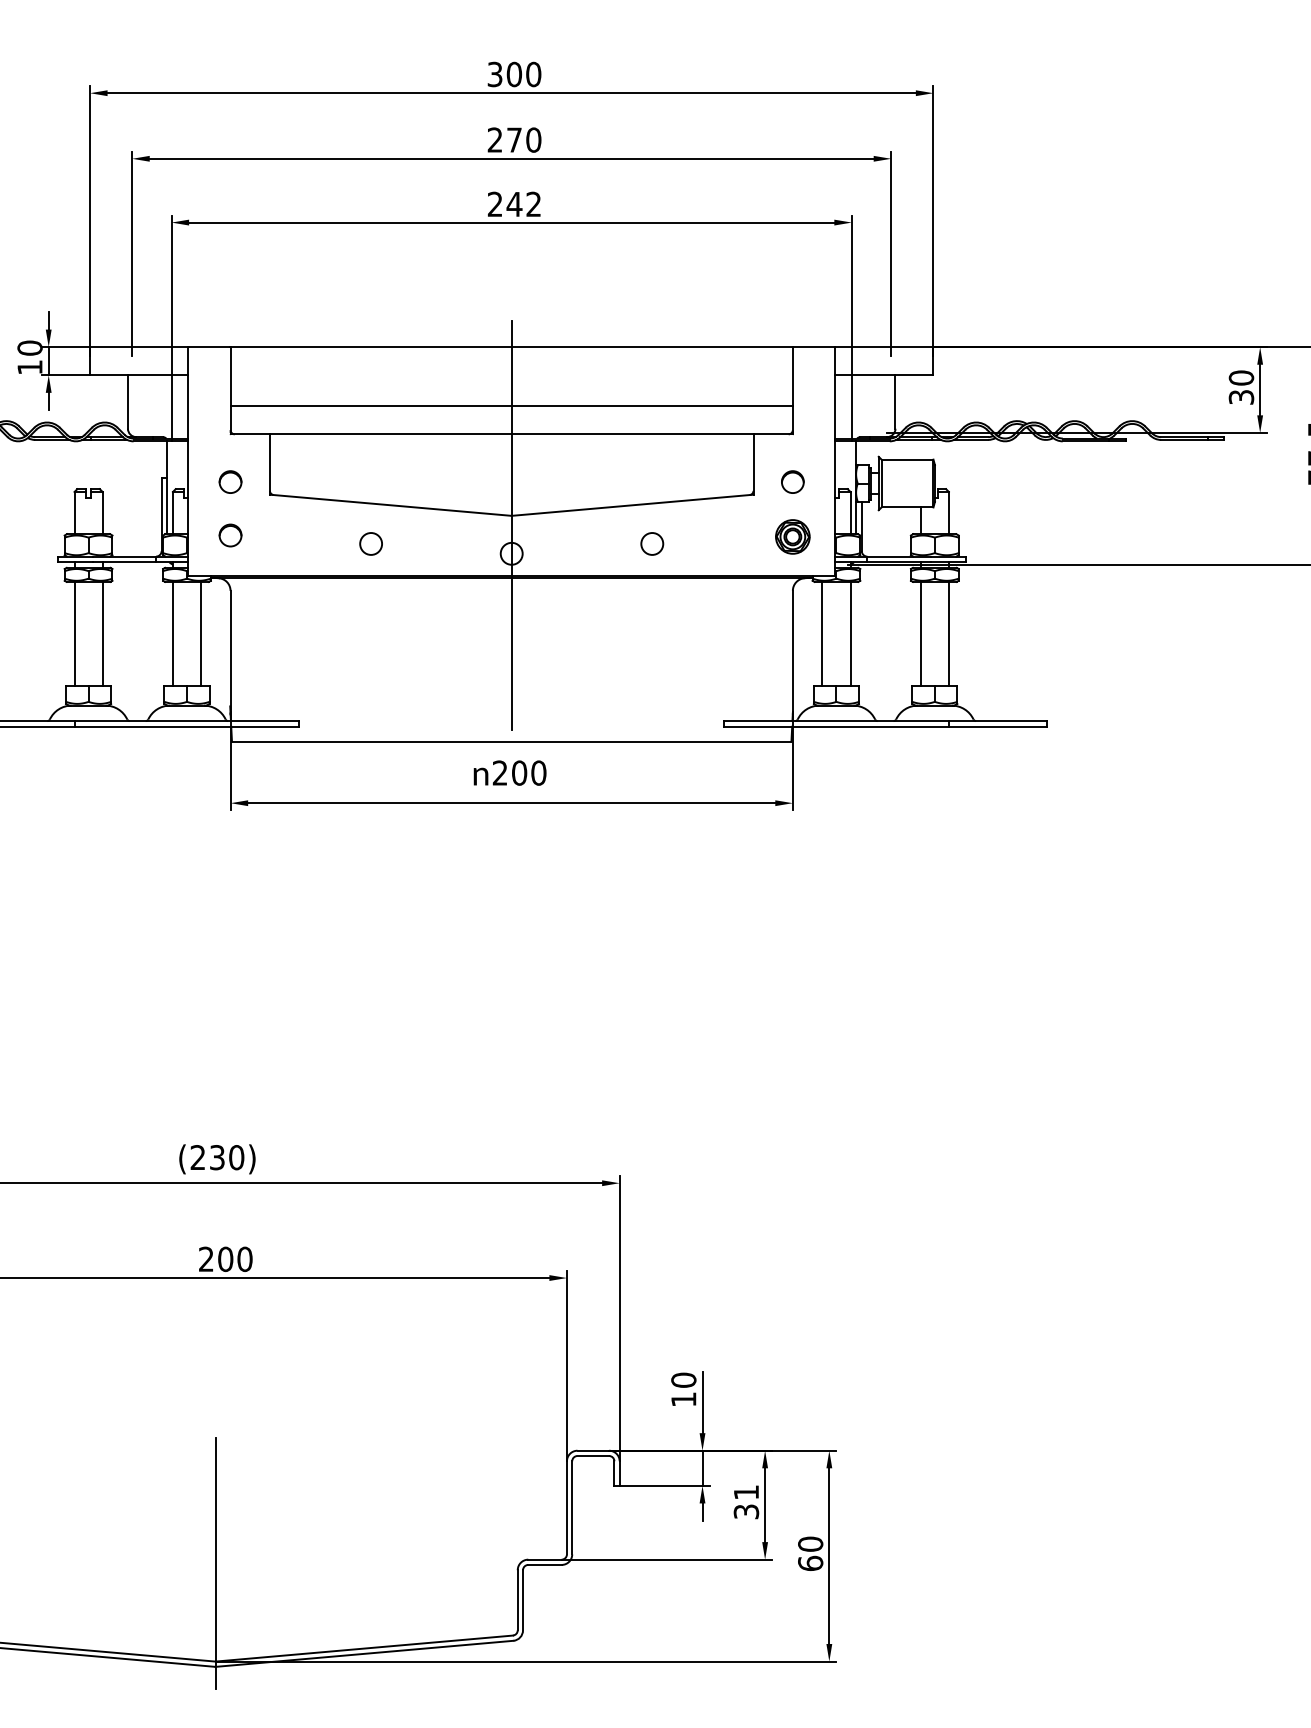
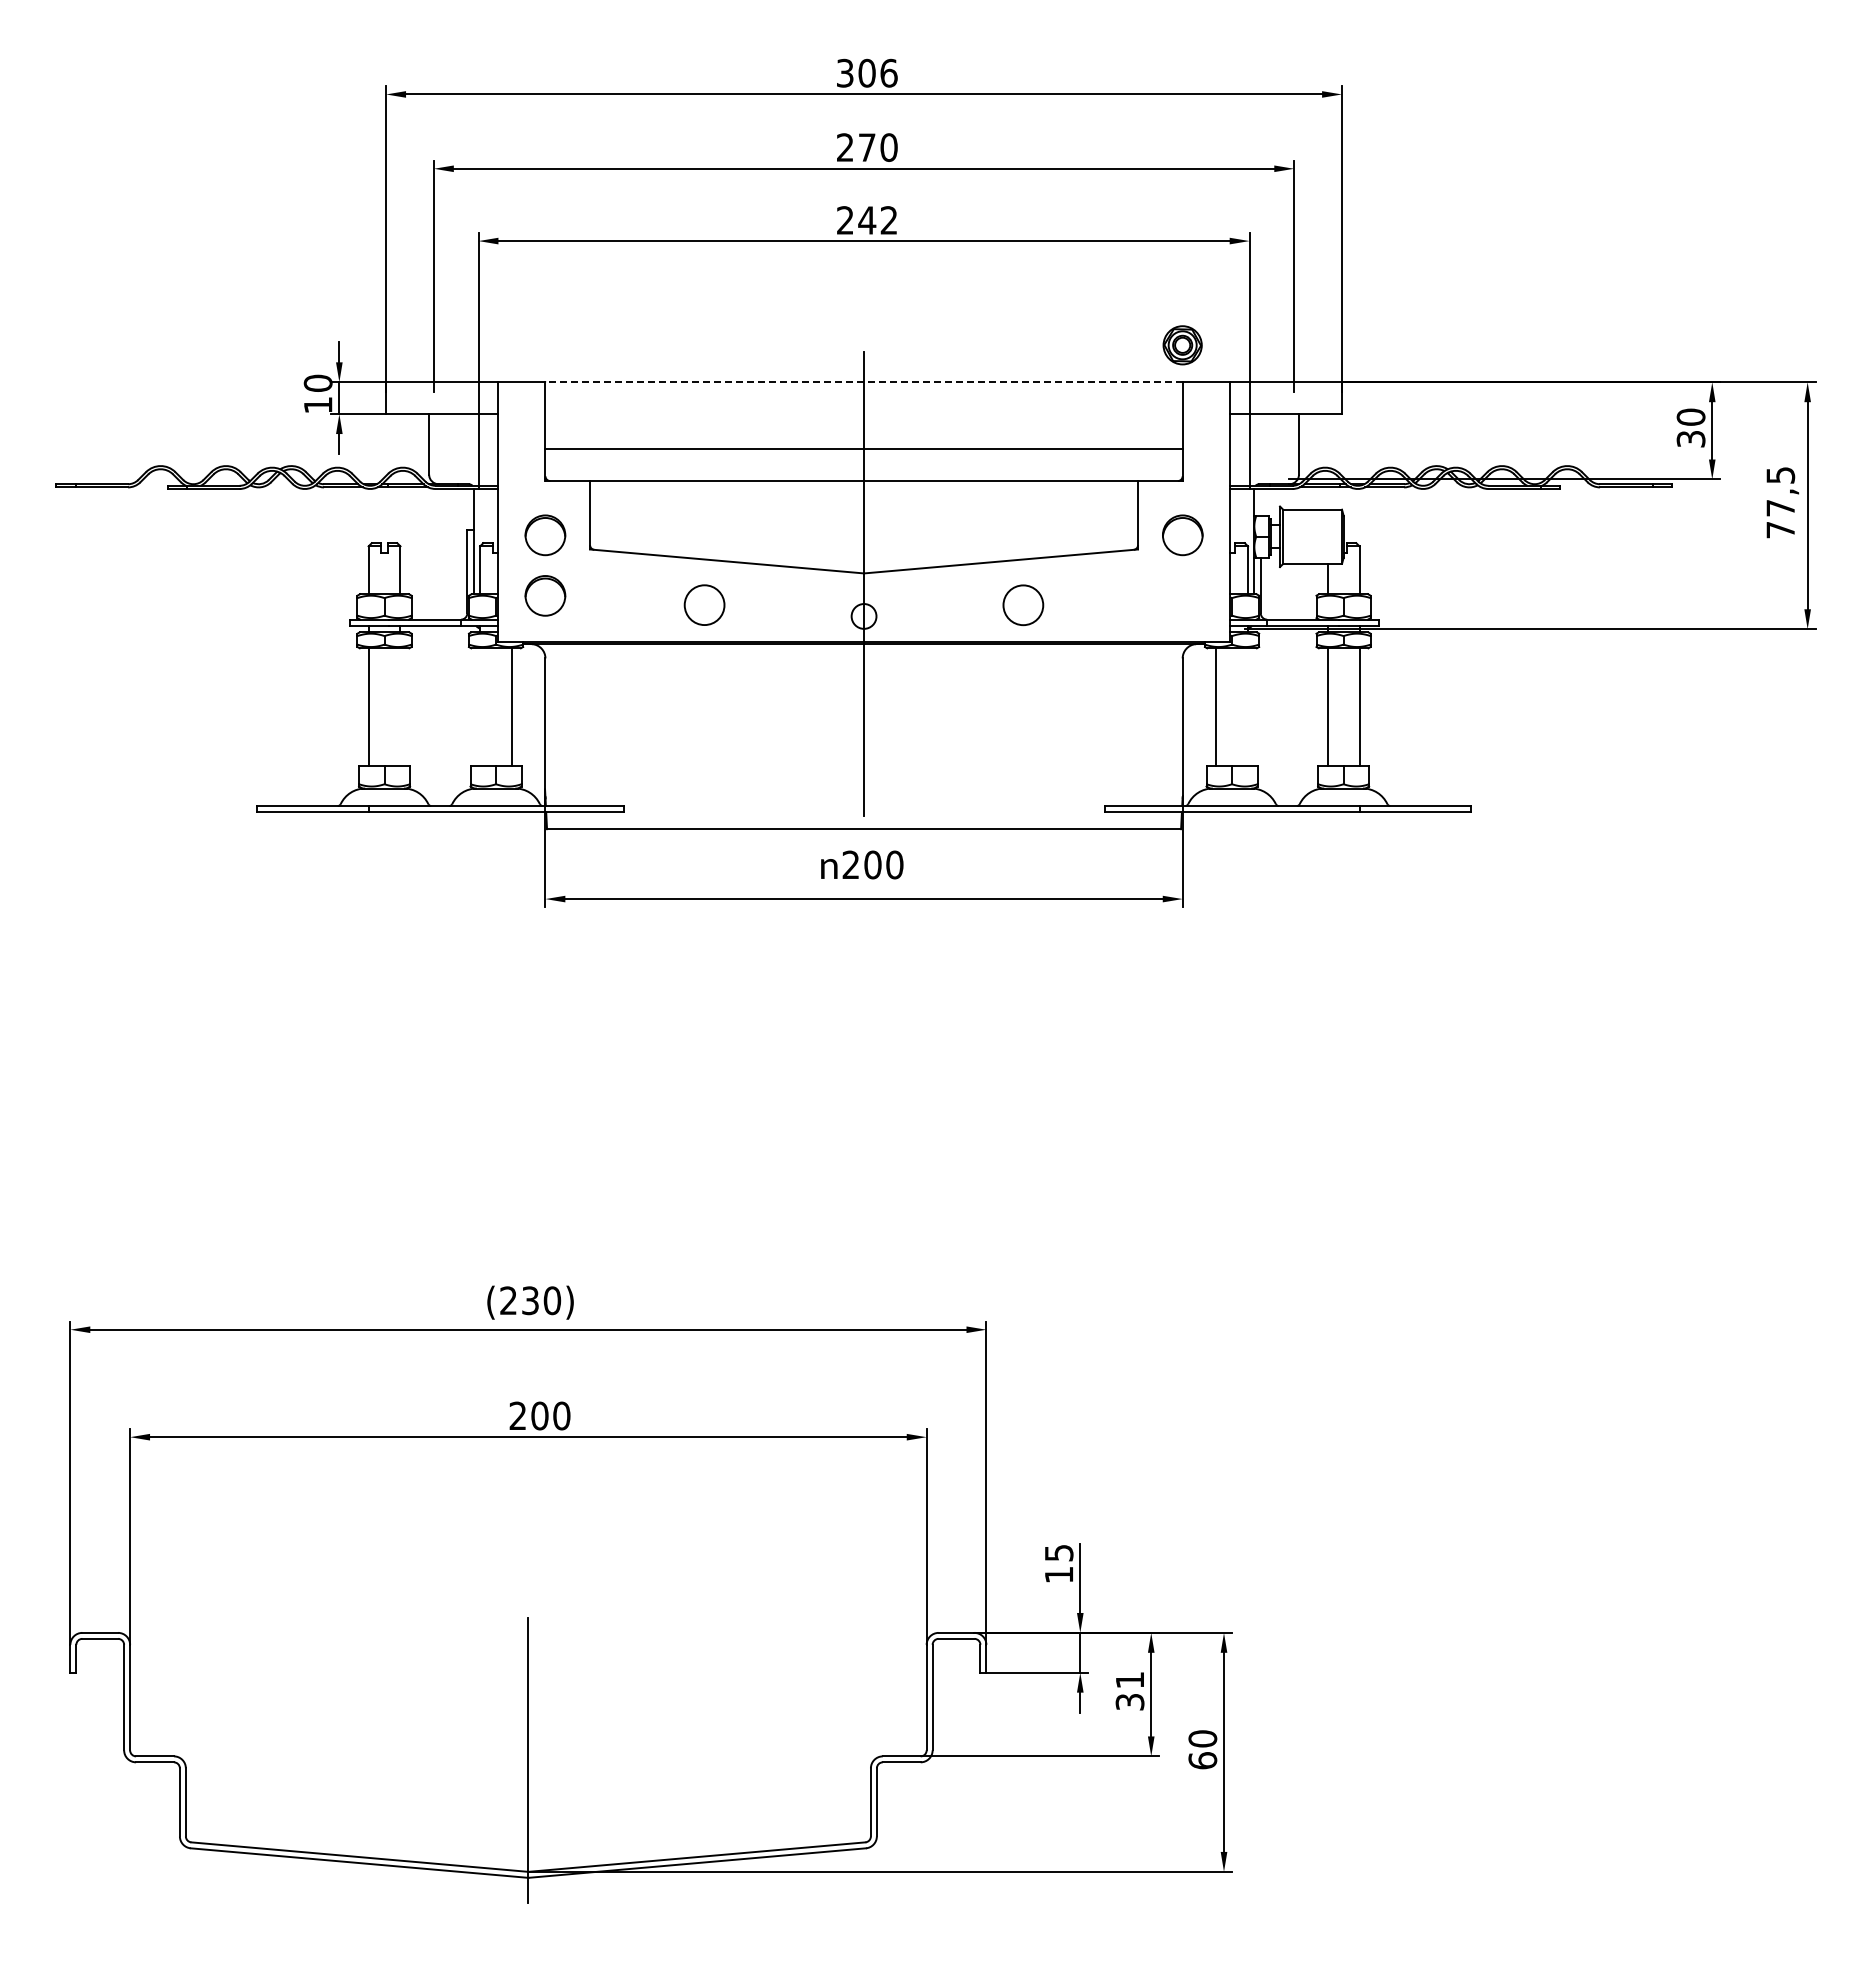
text: (533, 73) -> (888, 72), 300 -> 306
line: (512, 347) -> (864, 382), solid -> dashed
part: (230, 481) -> (545, 534), size x1.6
part: (792, 481) -> (1182, 534), size x1.6
circle: (230, 535) -> (545, 595), size x1.6
part: (792, 537) -> (1182, 345), moved
circle: (651, 543) -> (1022, 604), size x1.6
circle: (370, 544) -> (704, 605), size x1.6
line: (102, 634) -> (400, 707), removed
line: (173, 634) -> (480, 707), removed
line: (850, 634) -> (1248, 707), removed
text: (683, 1379) -> (1058, 1552), 10 -> 15

